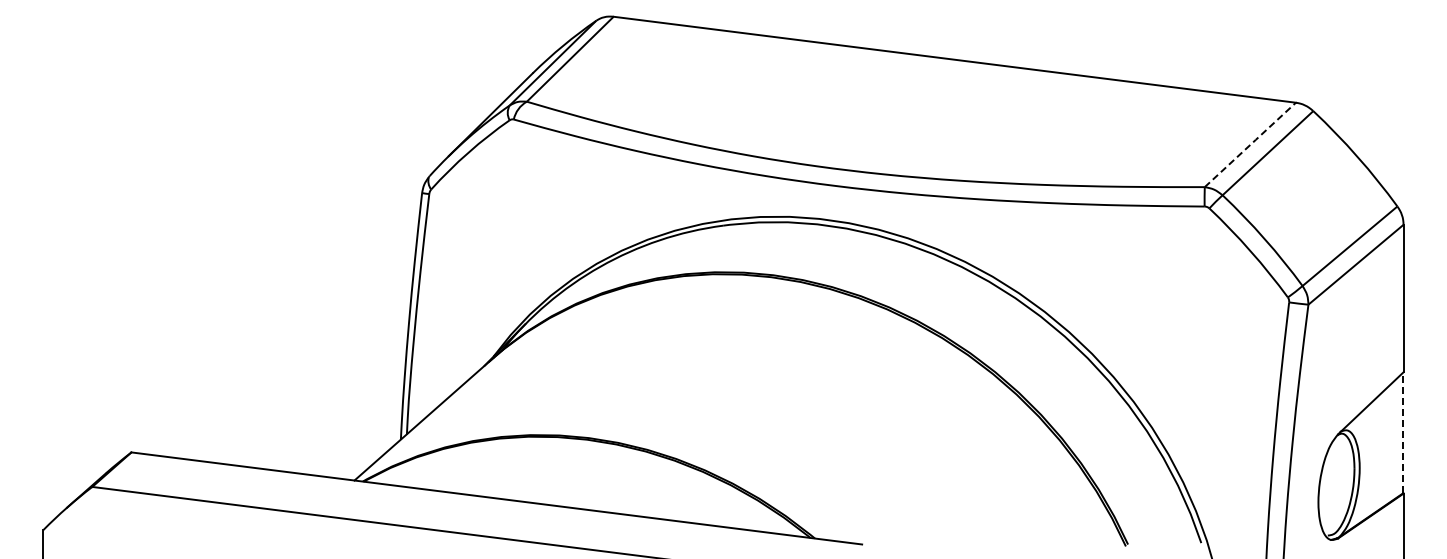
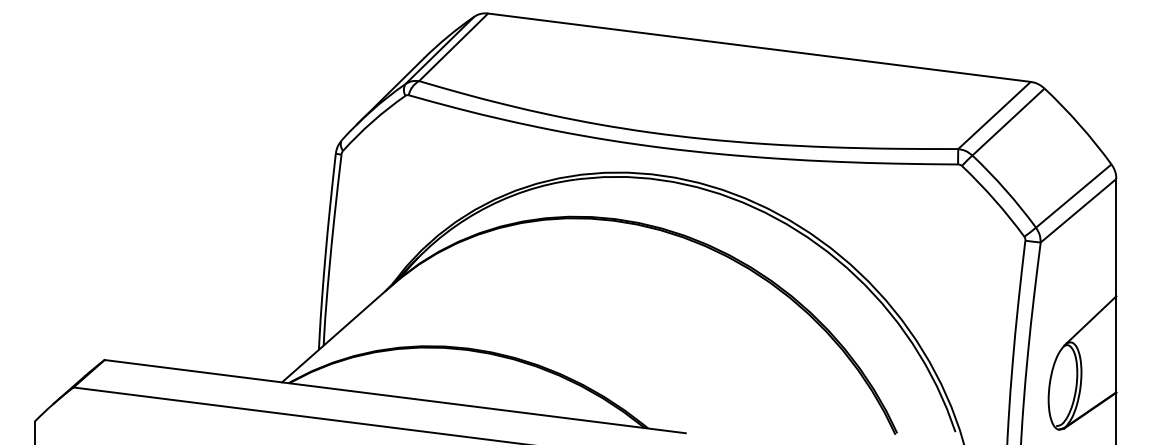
line: (1250, 144) -> (994, 115), dashed -> solid
line: (1402, 432) -> (1115, 344), dashed -> solid

